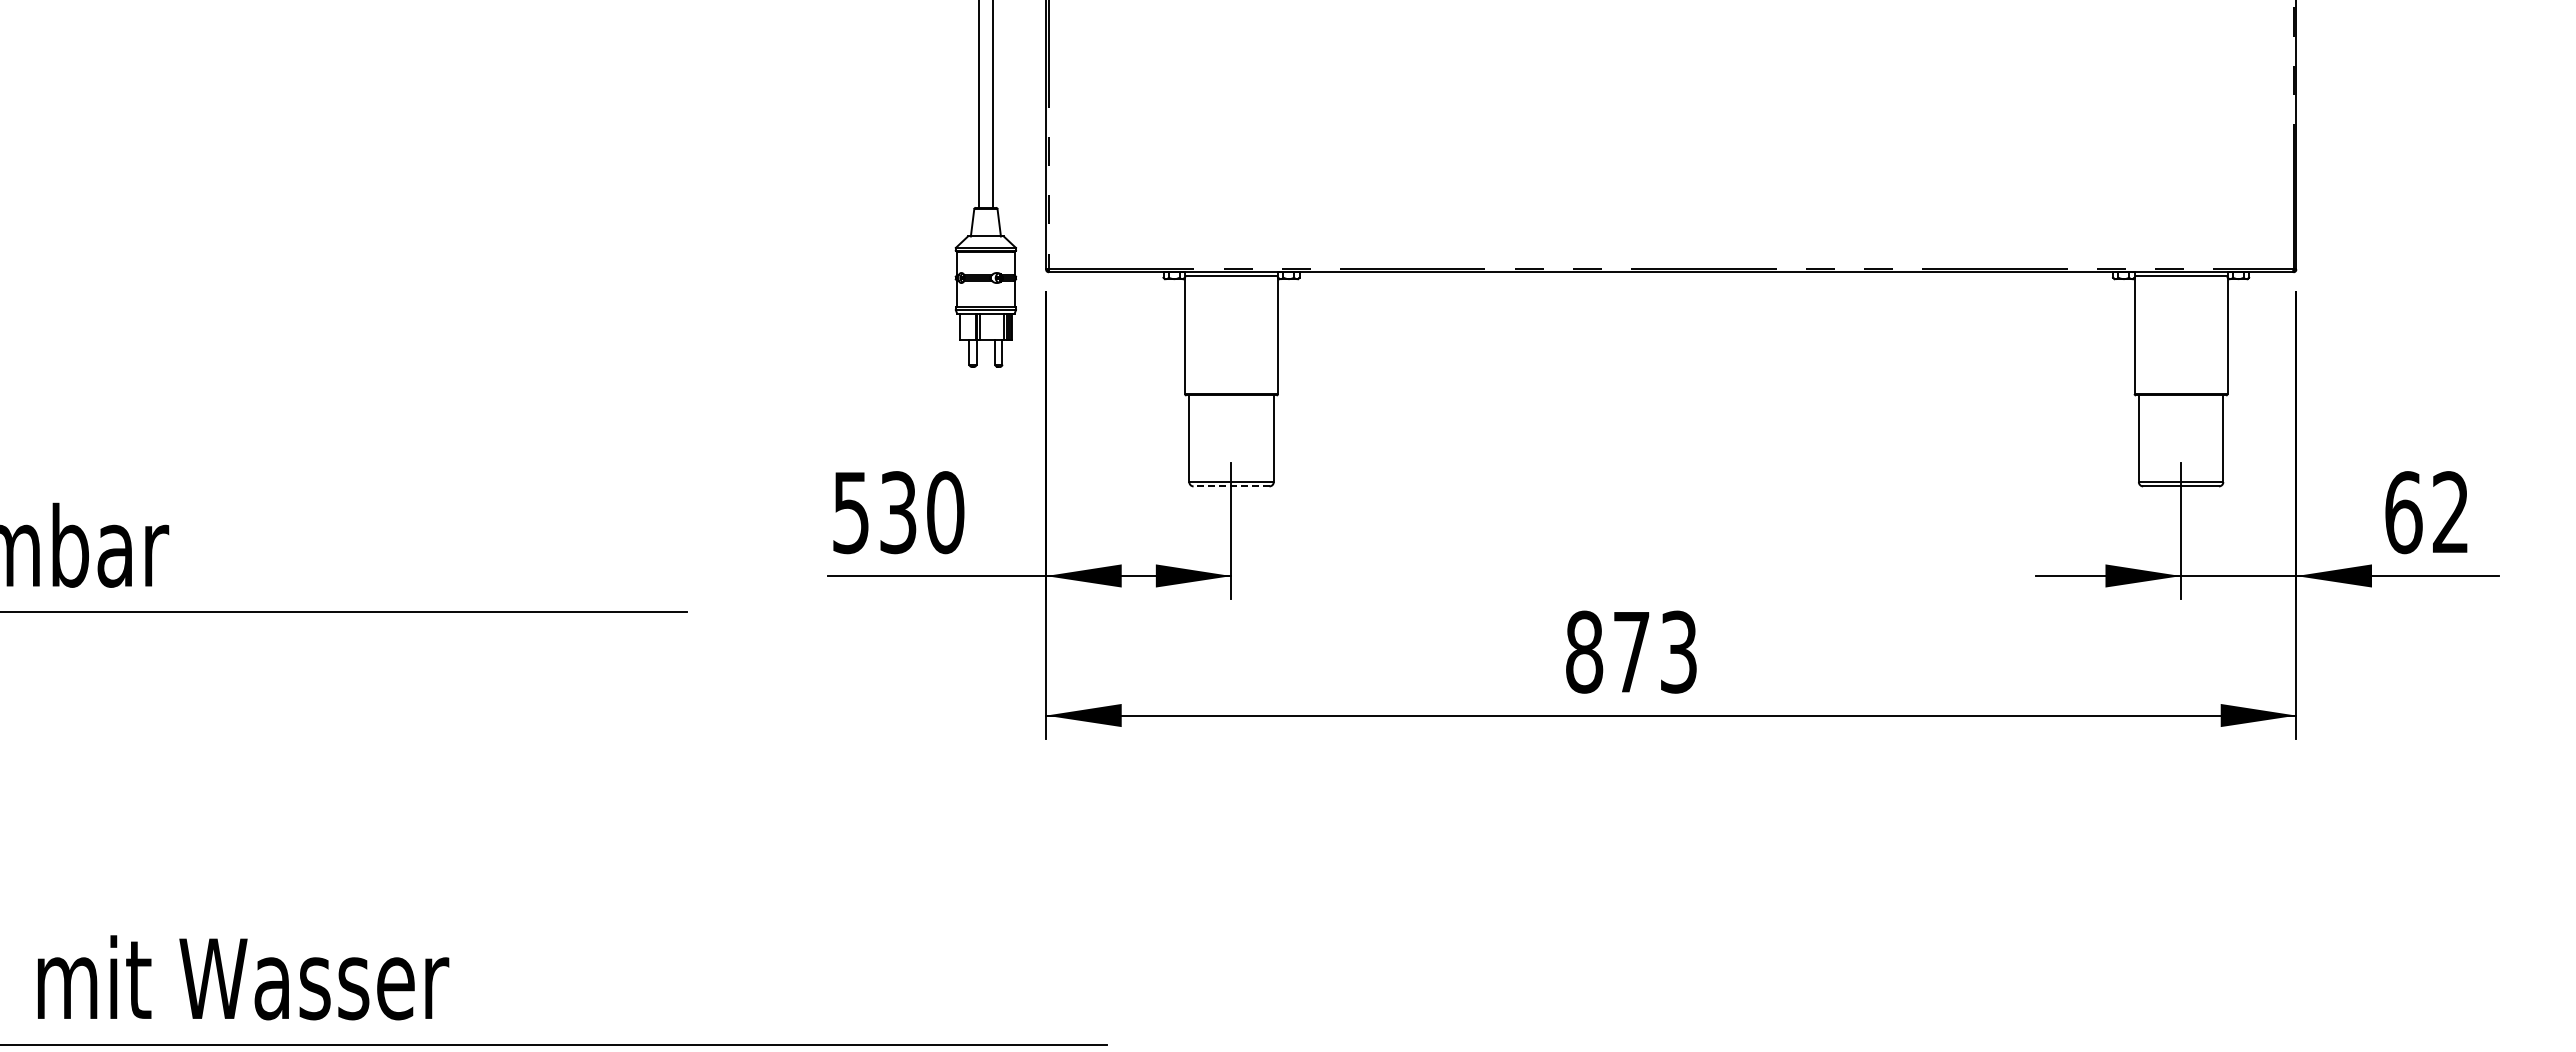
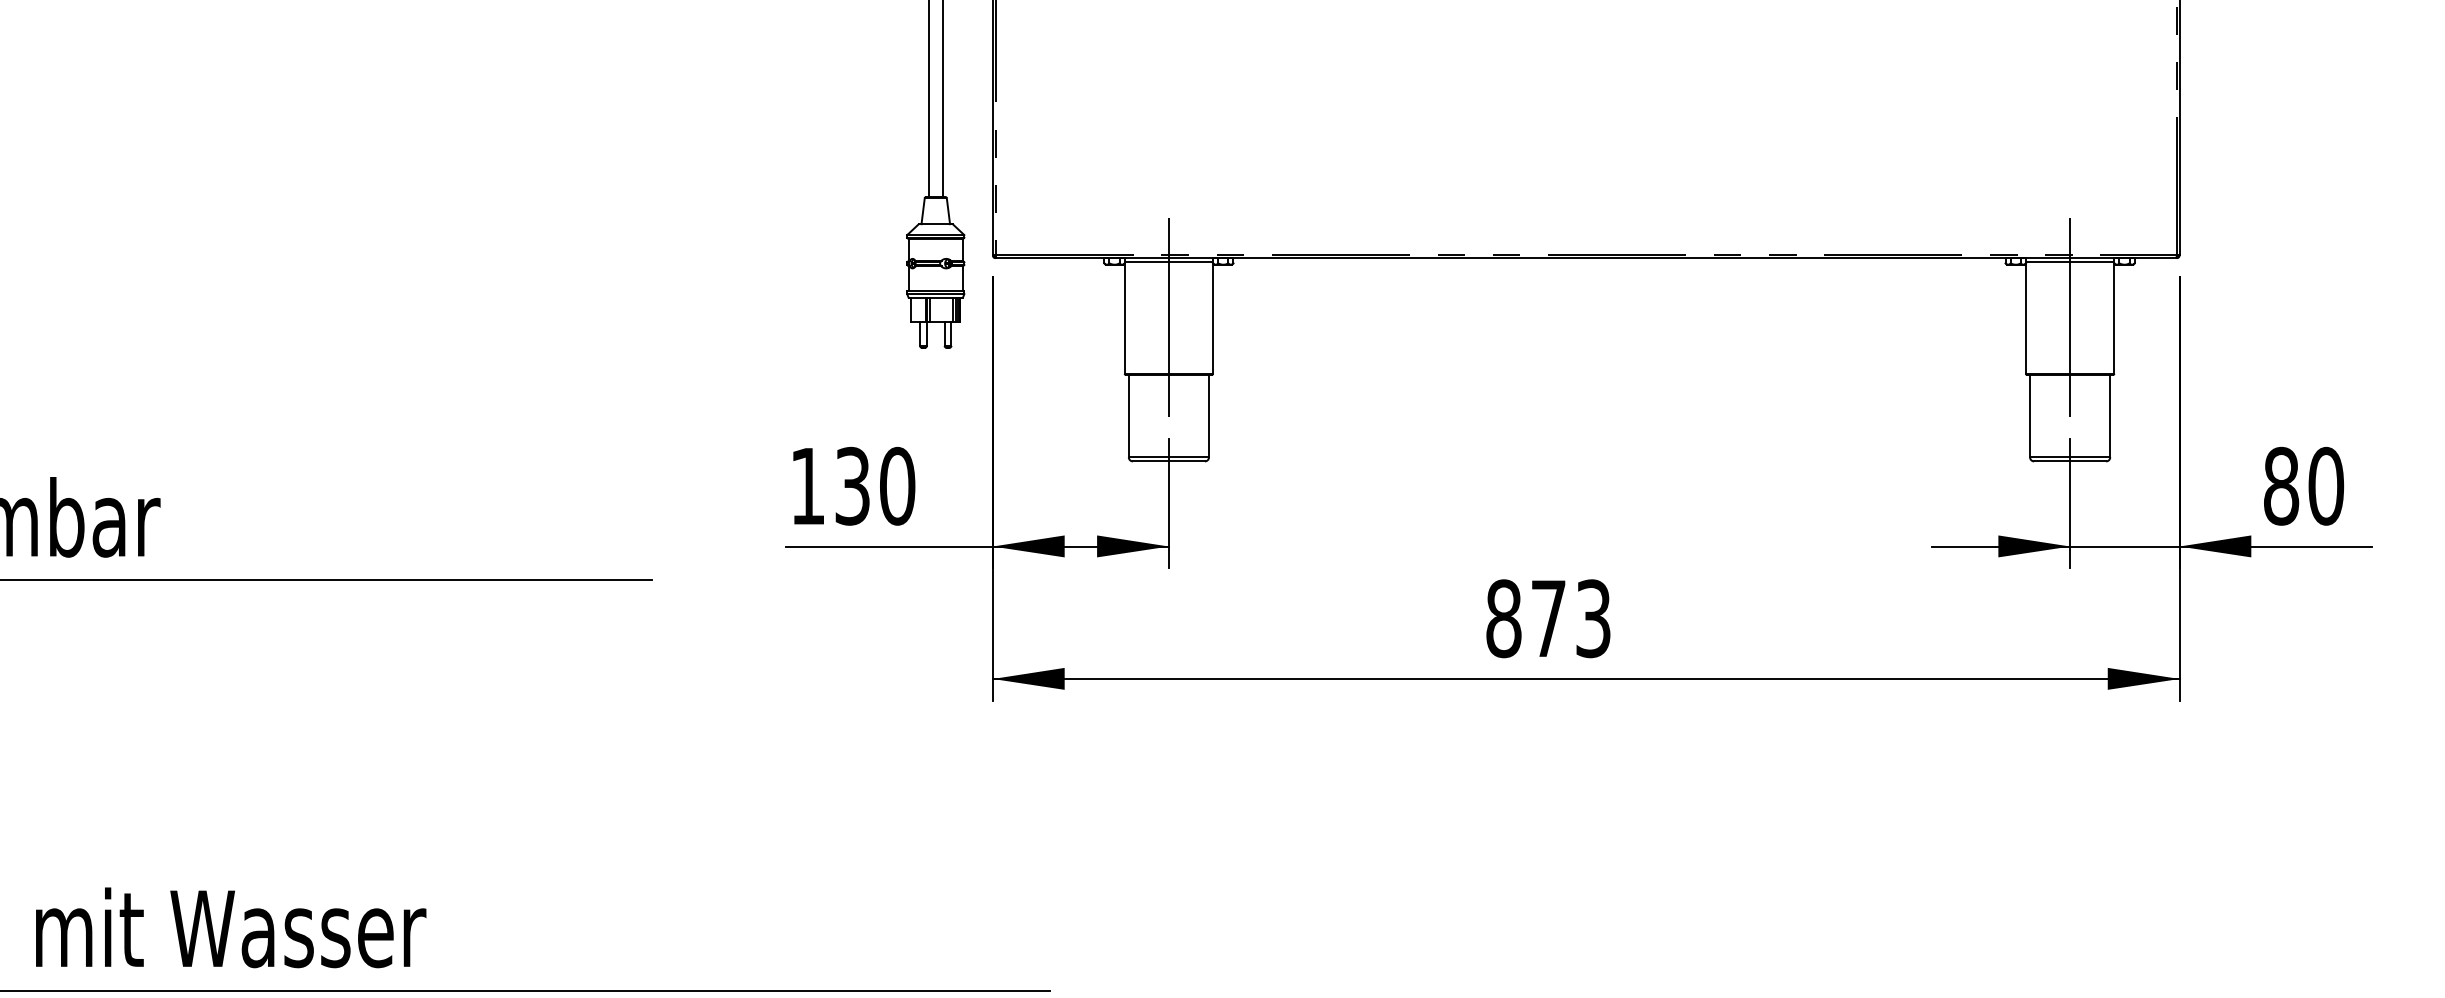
line: (1231, 334) -> (1168, 317), added
line: (2181, 334) -> (2070, 317), added
line: (1231, 486) -> (1168, 461), dashed -> solid
text: (2427, 512) -> (2303, 486), 62 -> 80
text: (850, 513) -> (807, 487), 530 -> 130

